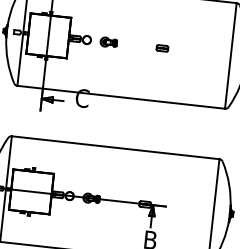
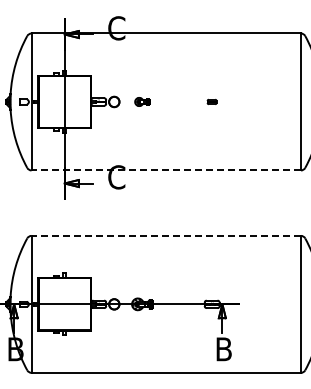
part: (108, 42) -> (142, 101), size x0.7
part: (161, 47) -> (211, 101), size x0.6
line: (121, 97) -> (166, 170), solid -> dashed
line: (115, 147) -> (166, 235), solid -> dashed

